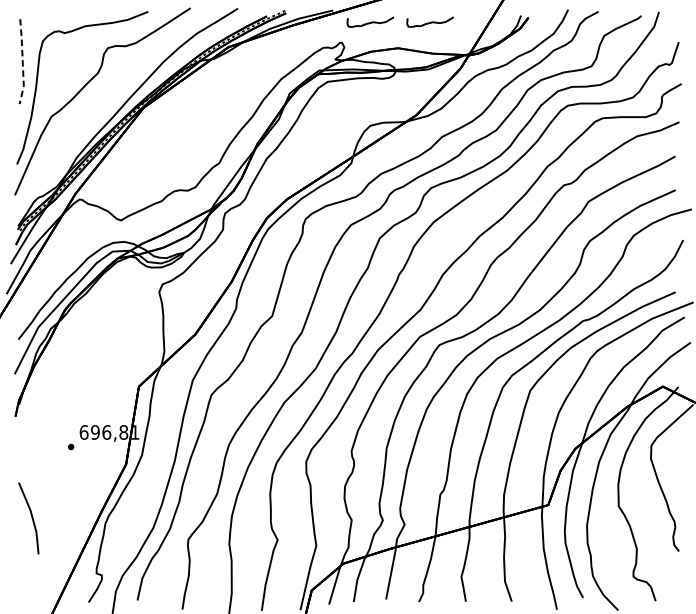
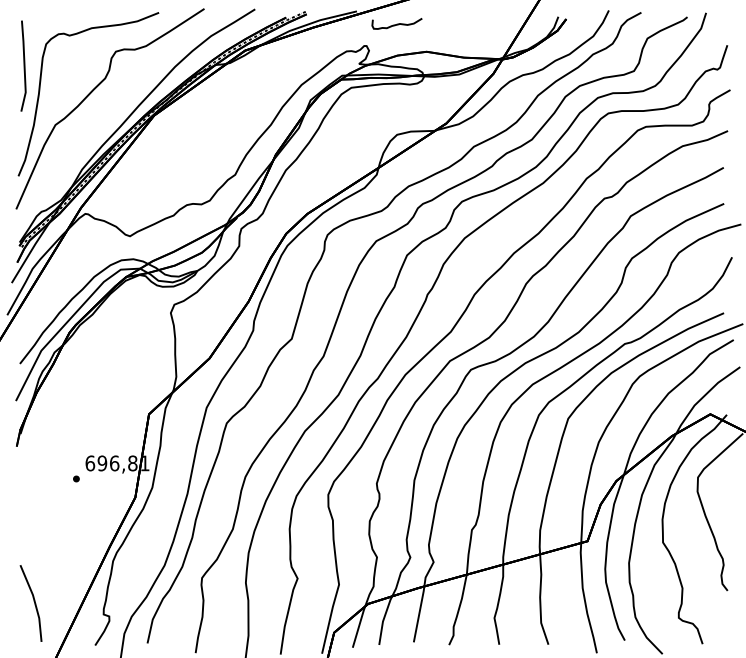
curve: (429, 21) -> (460, 23), removed
line: (22, 61) -> (24, 66), dashed -> solid
line: (31, 516) -> (33, 601), moved

